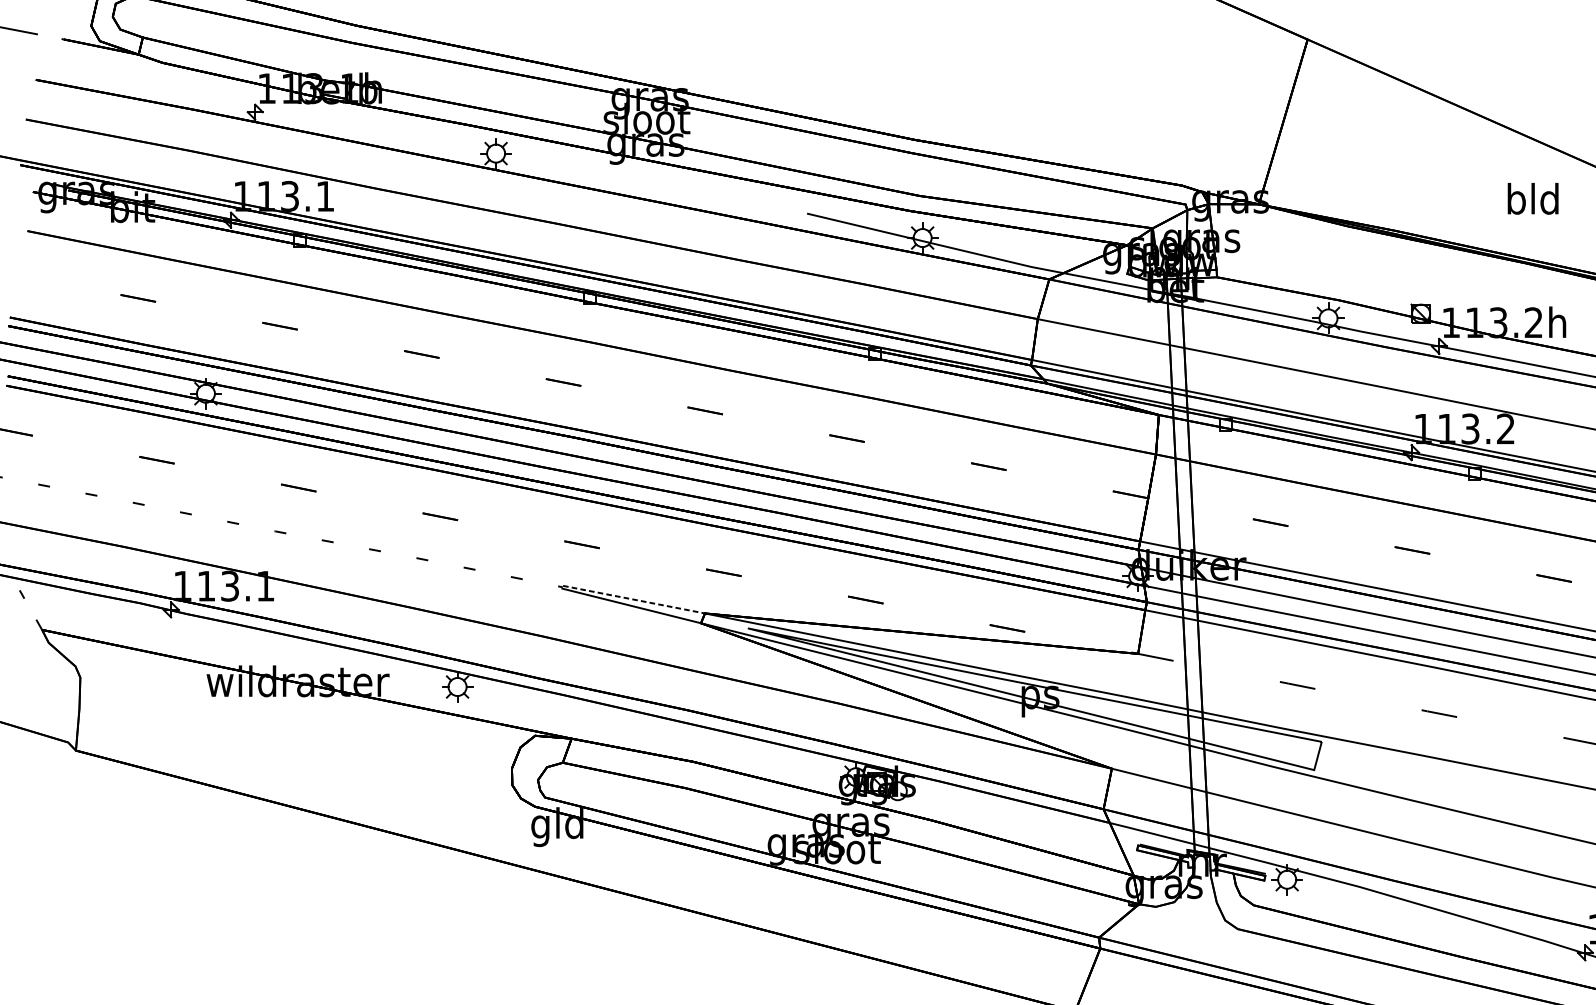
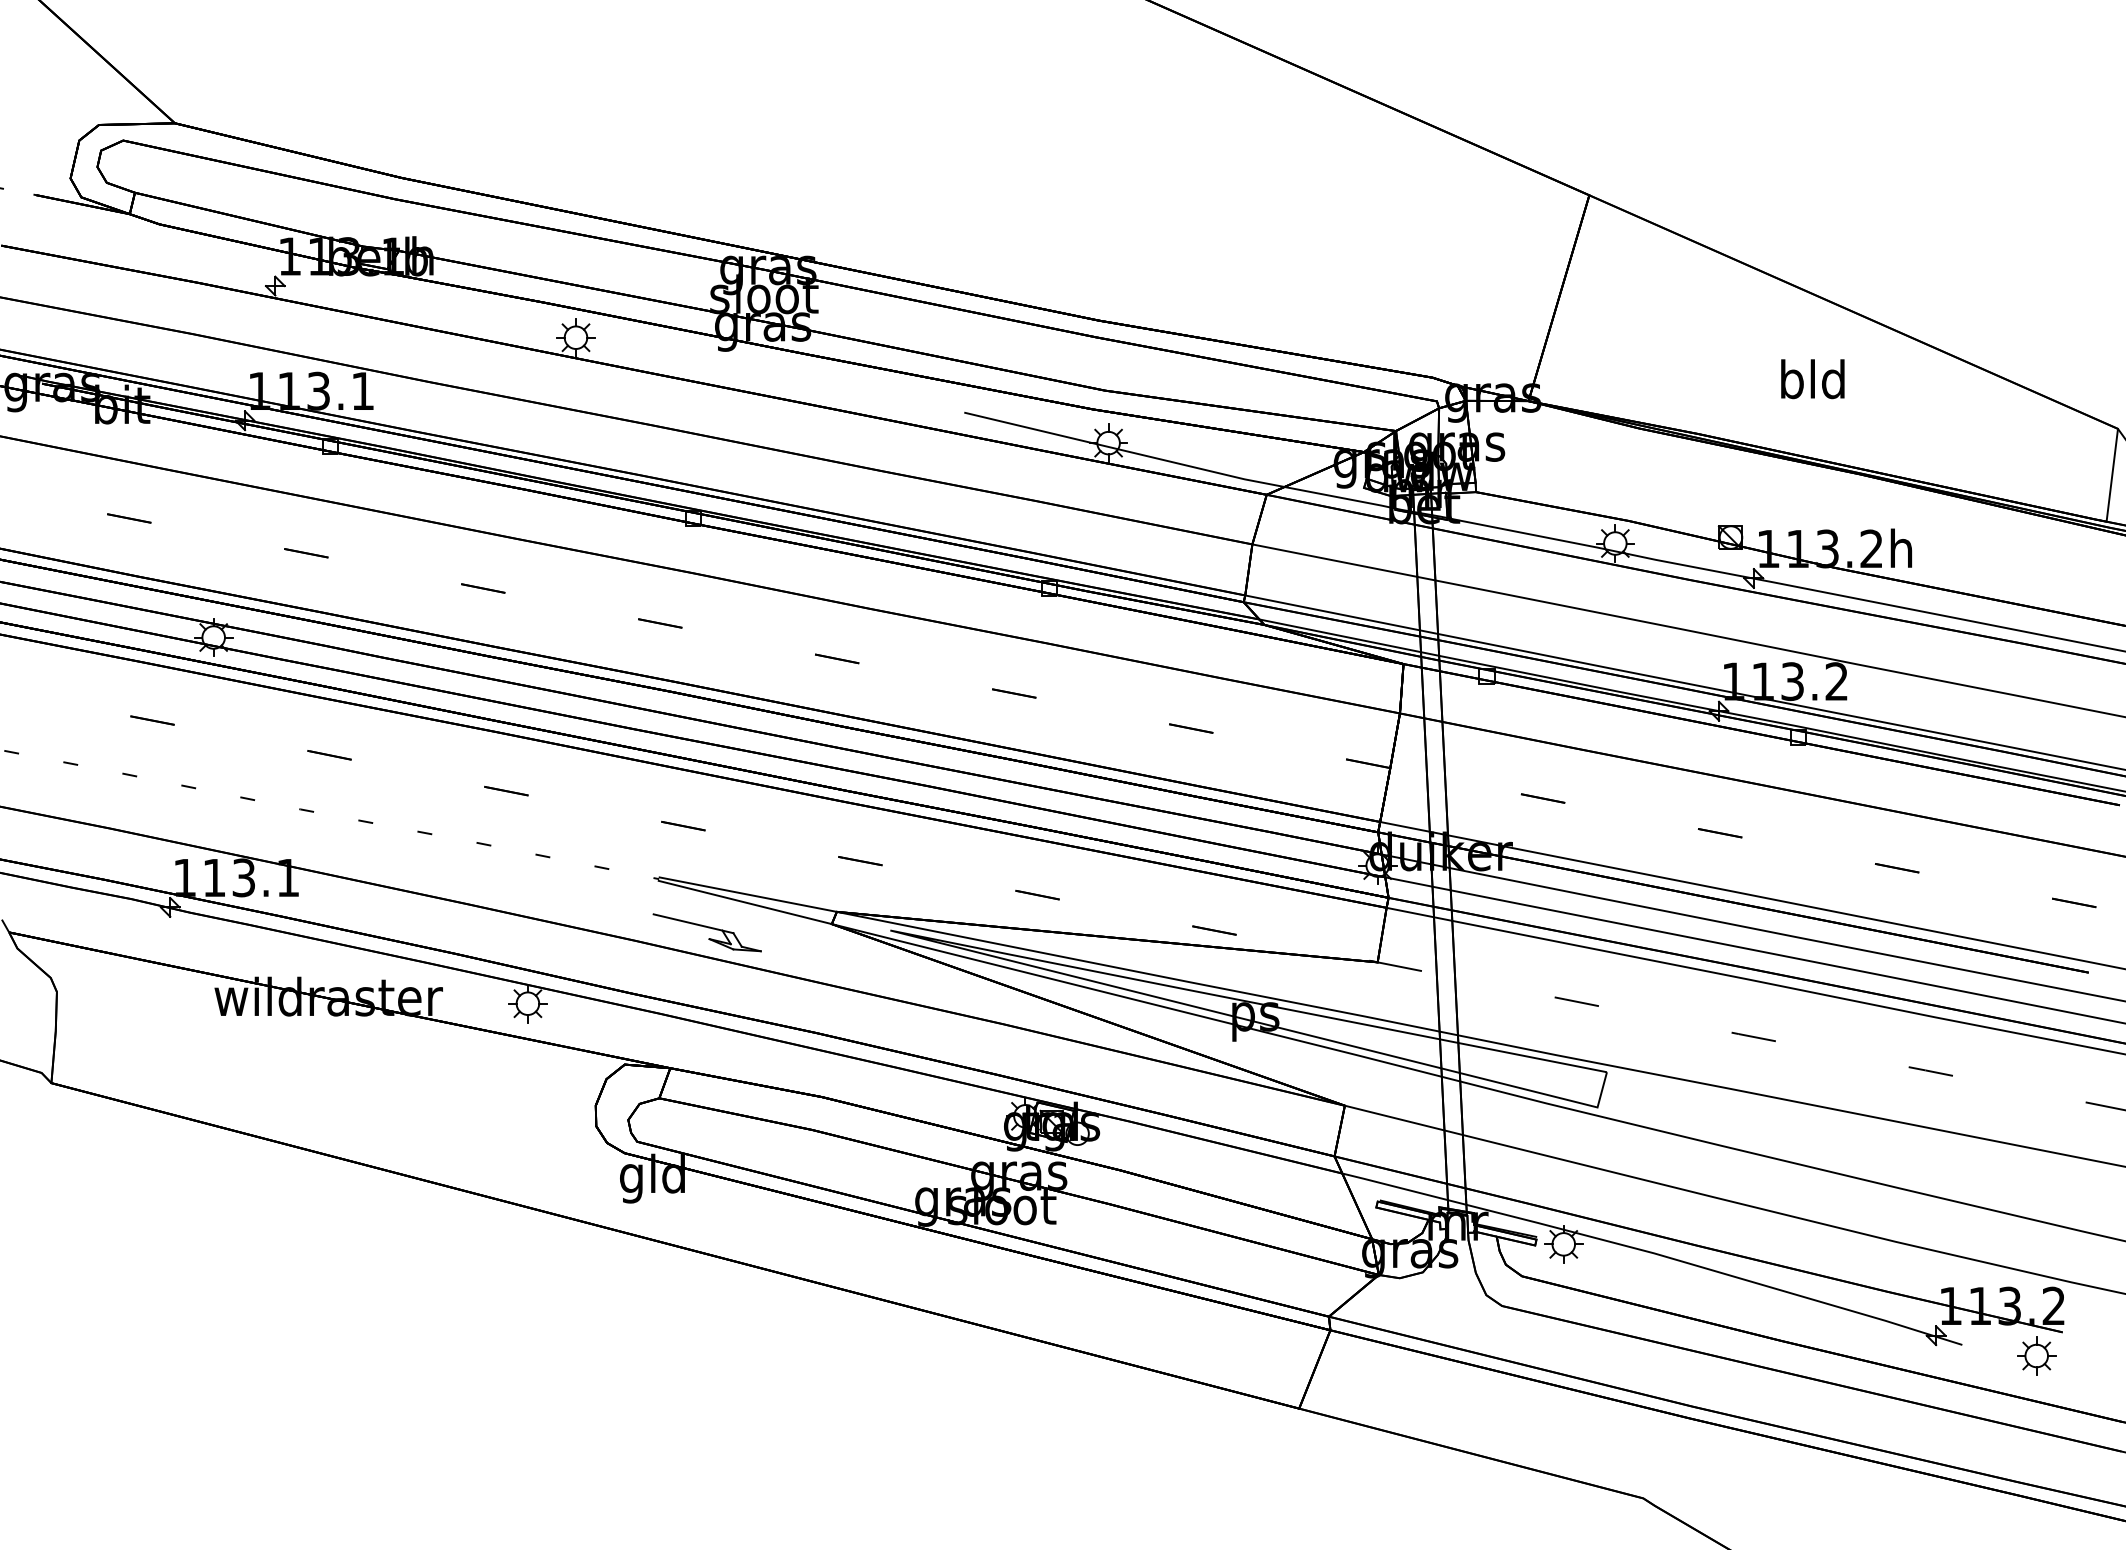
text: (1532, 199) -> (1812, 379), moved
line: (634, 599) -> (748, 894), dashed -> solid
part: (600, 629) -> (706, 932), added

